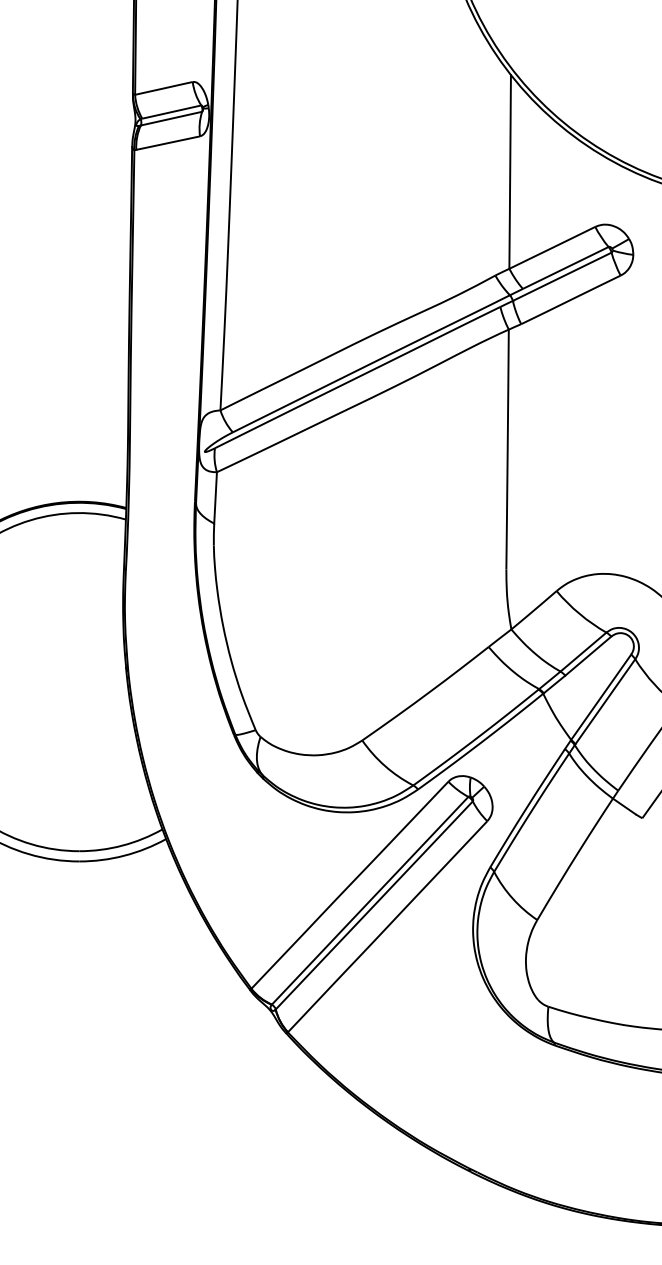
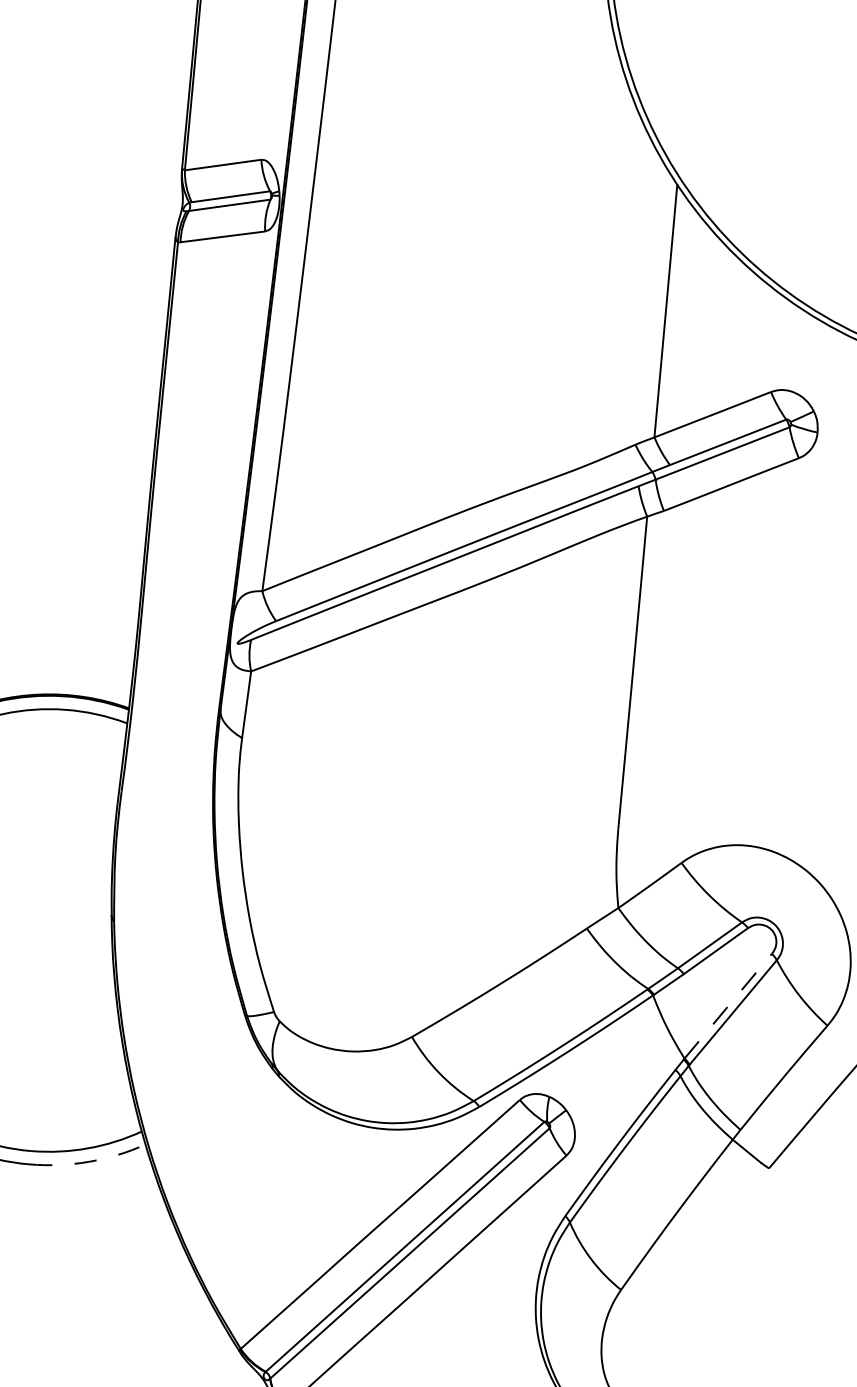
line: (601, 696) -> (728, 1005), solid -> dashed
arc: (124, 855) -> (89, 1161), solid -> dashed

